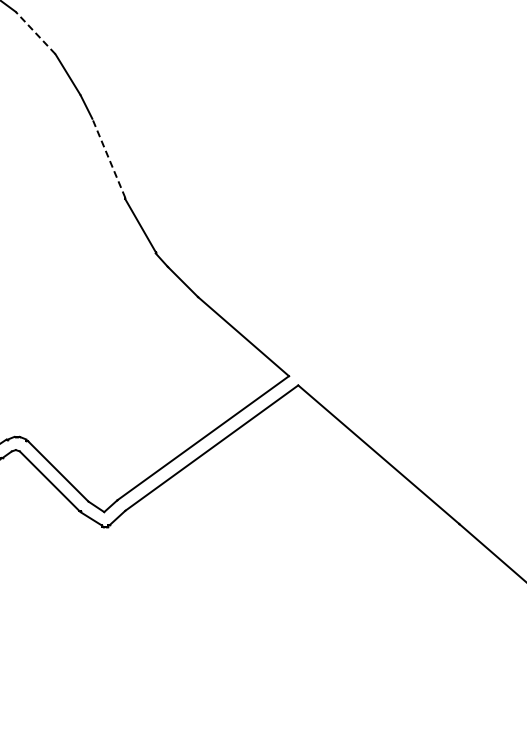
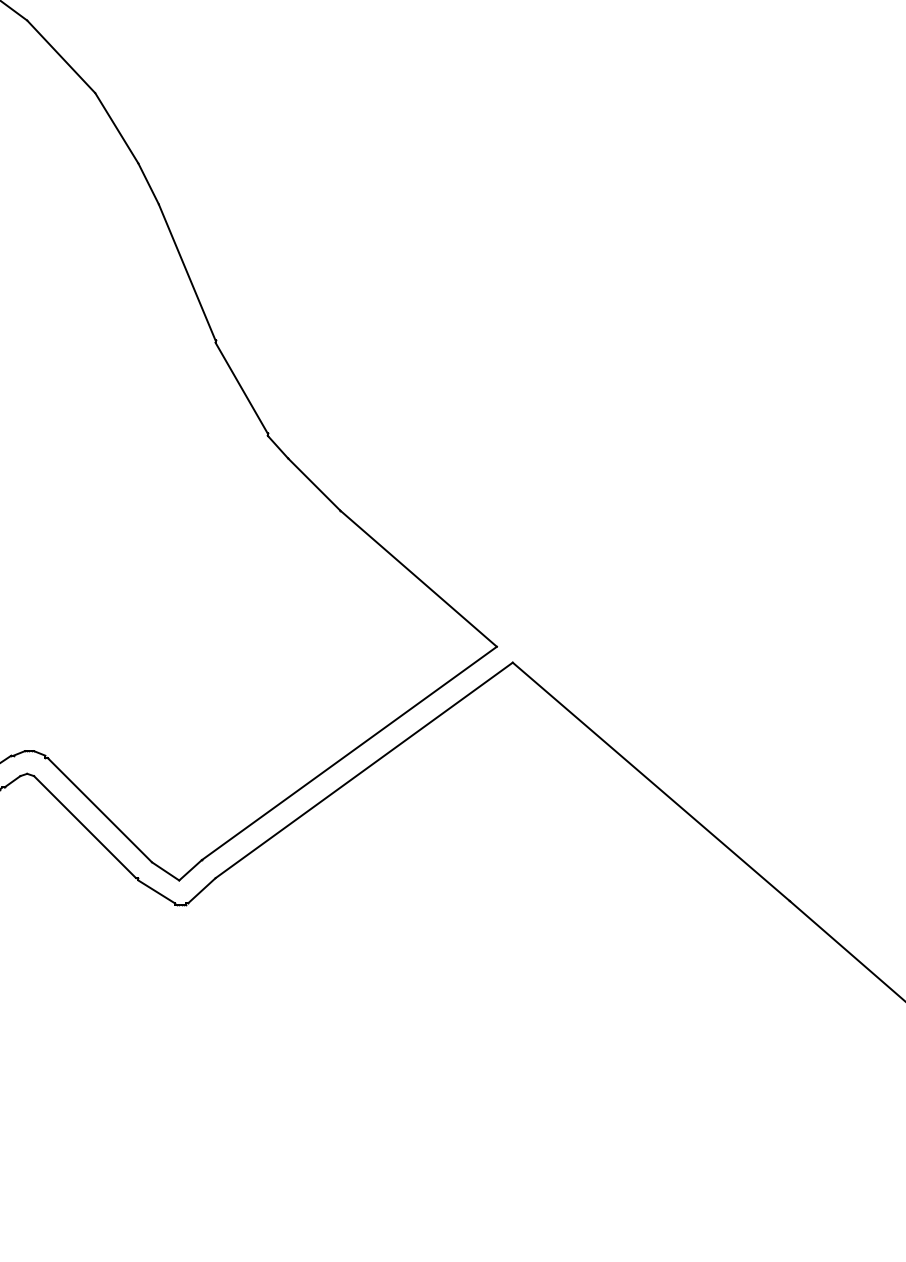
line: (35, 33) -> (61, 57), dashed -> solid
line: (108, 158) -> (186, 272), dashed -> solid

